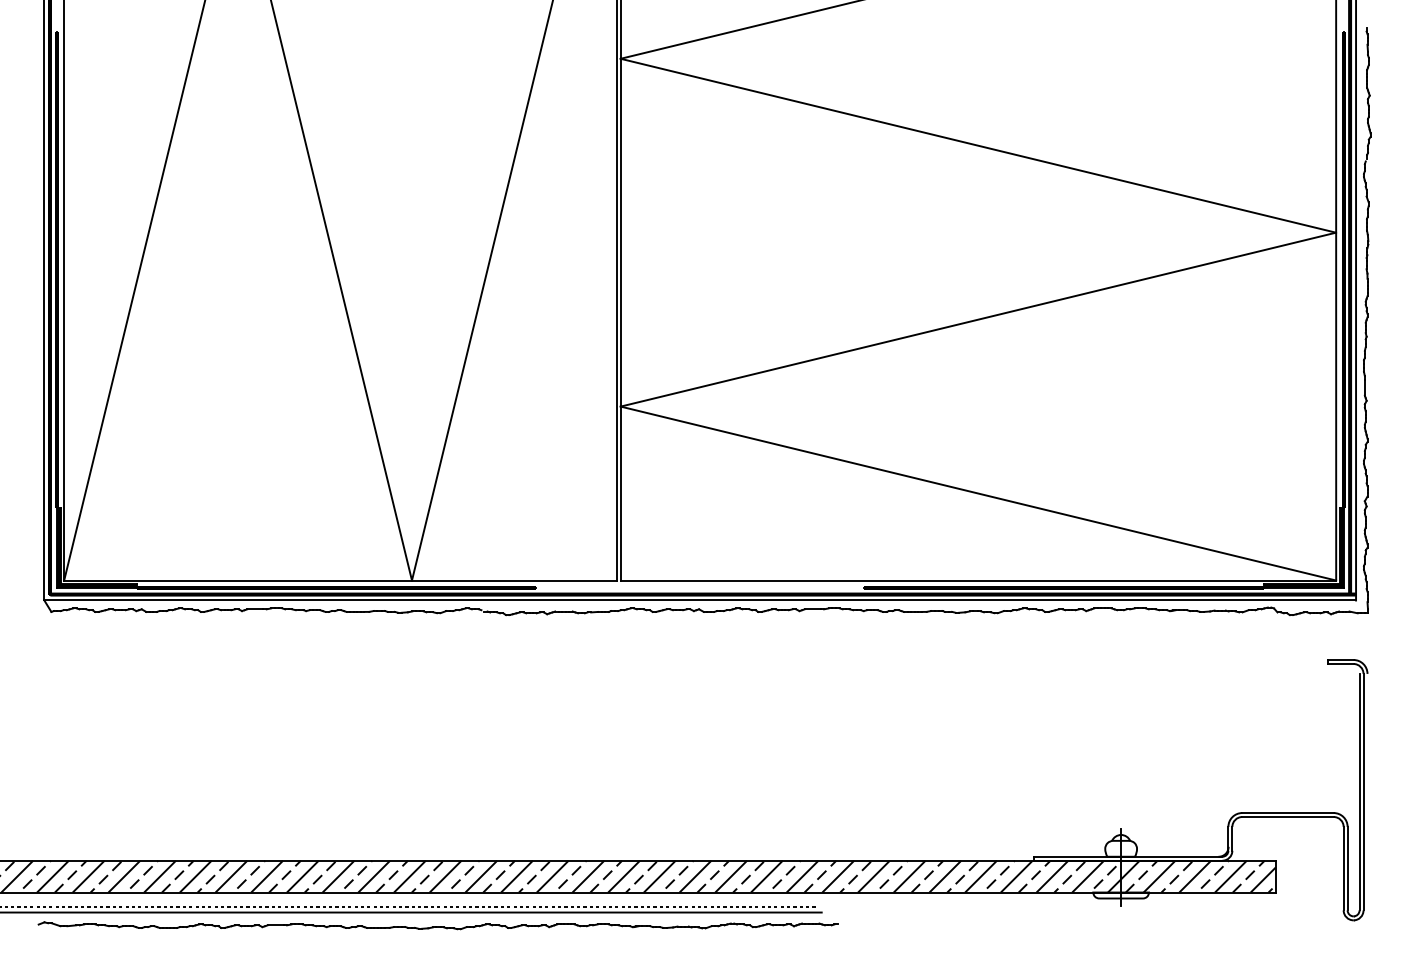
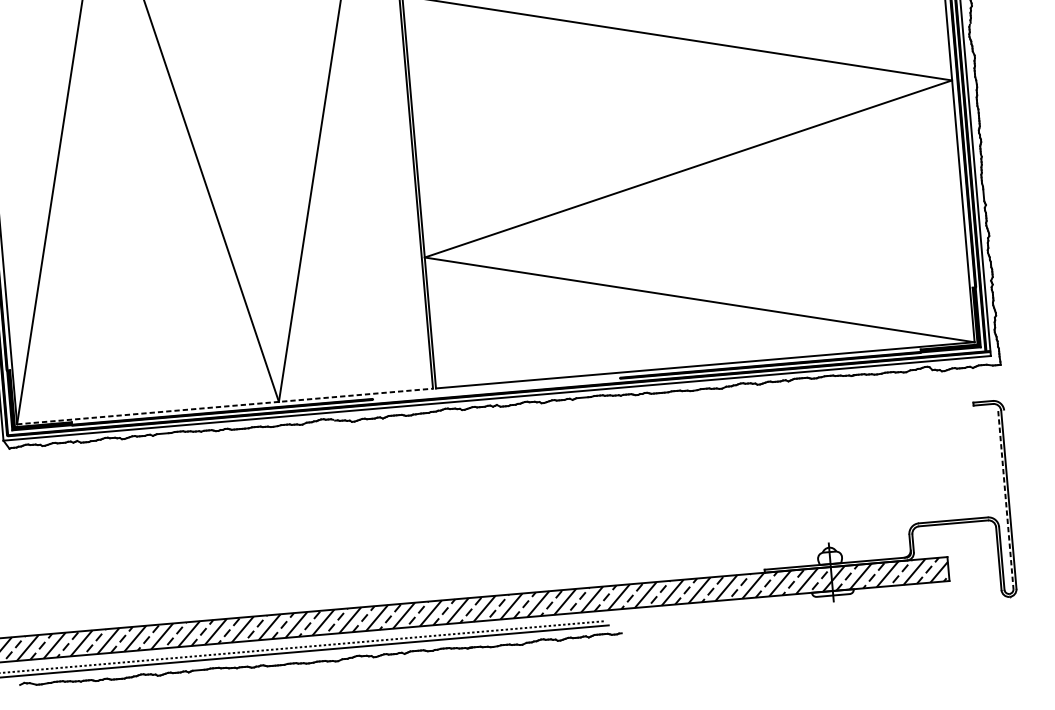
line: (340, 580) -> (225, 406), solid -> dashed
line: (1359, 792) -> (1005, 500), solid -> dashed

